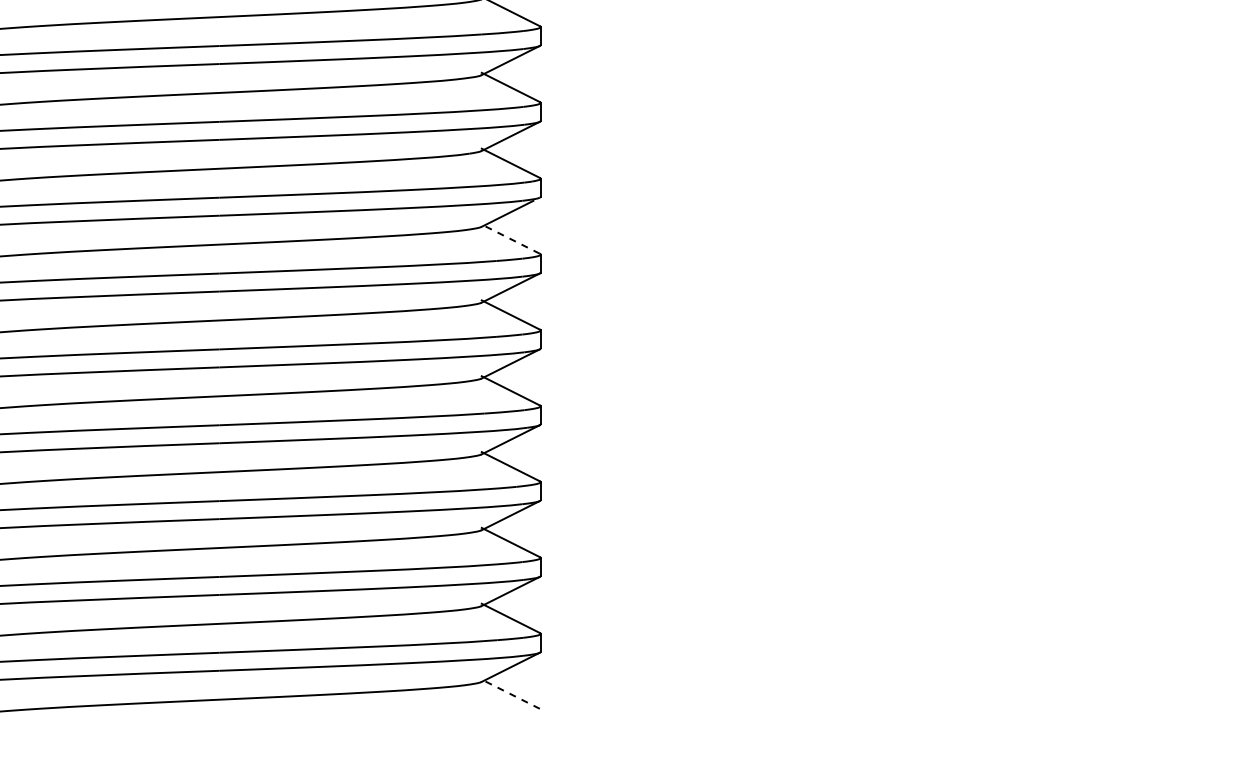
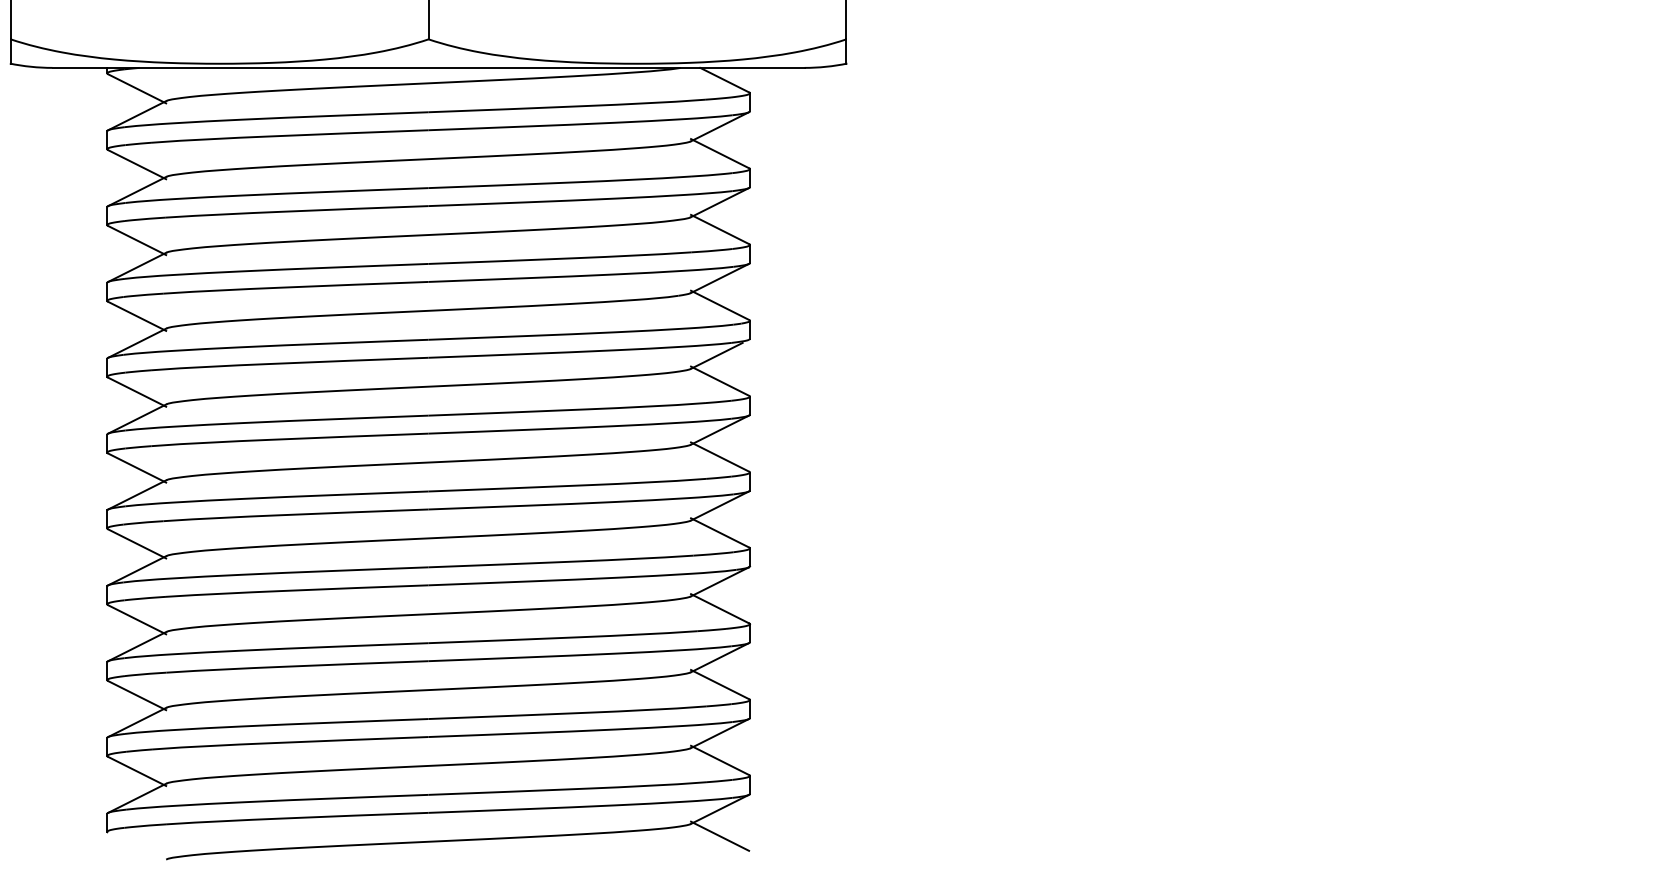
line: (510, 238) -> (719, 380), dashed -> solid
line: (510, 694) -> (719, 836), dashed -> solid

